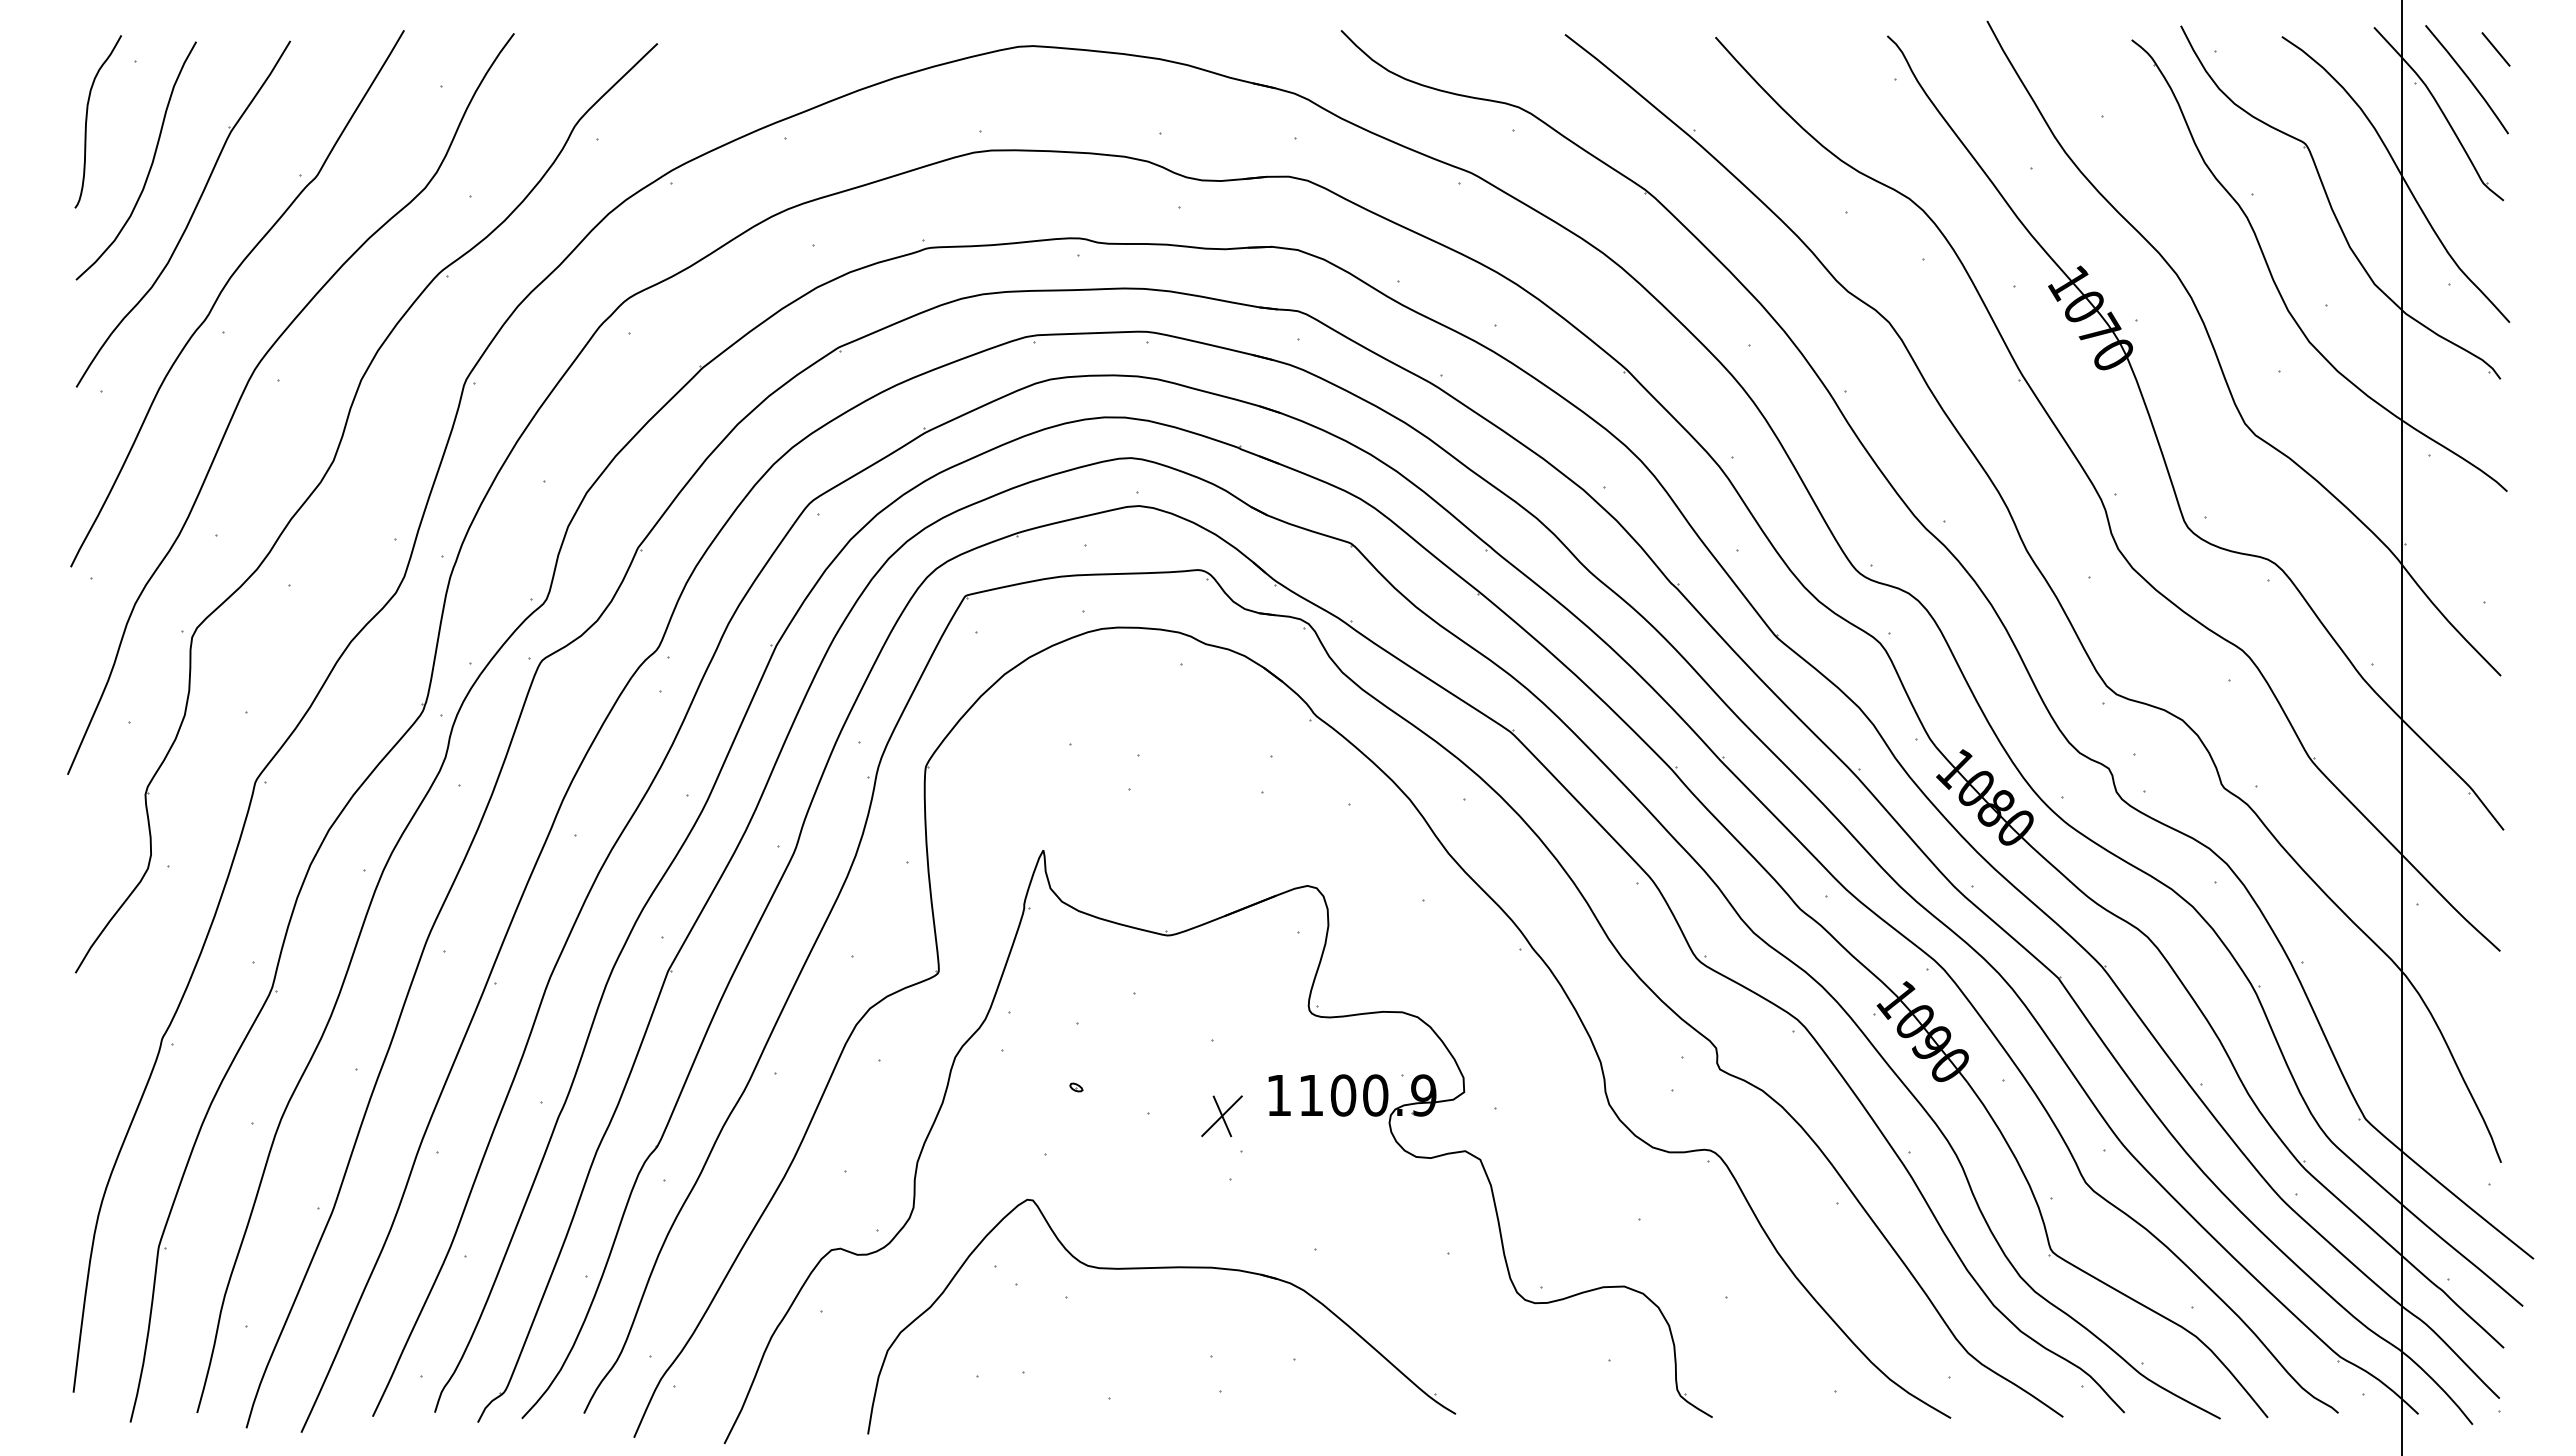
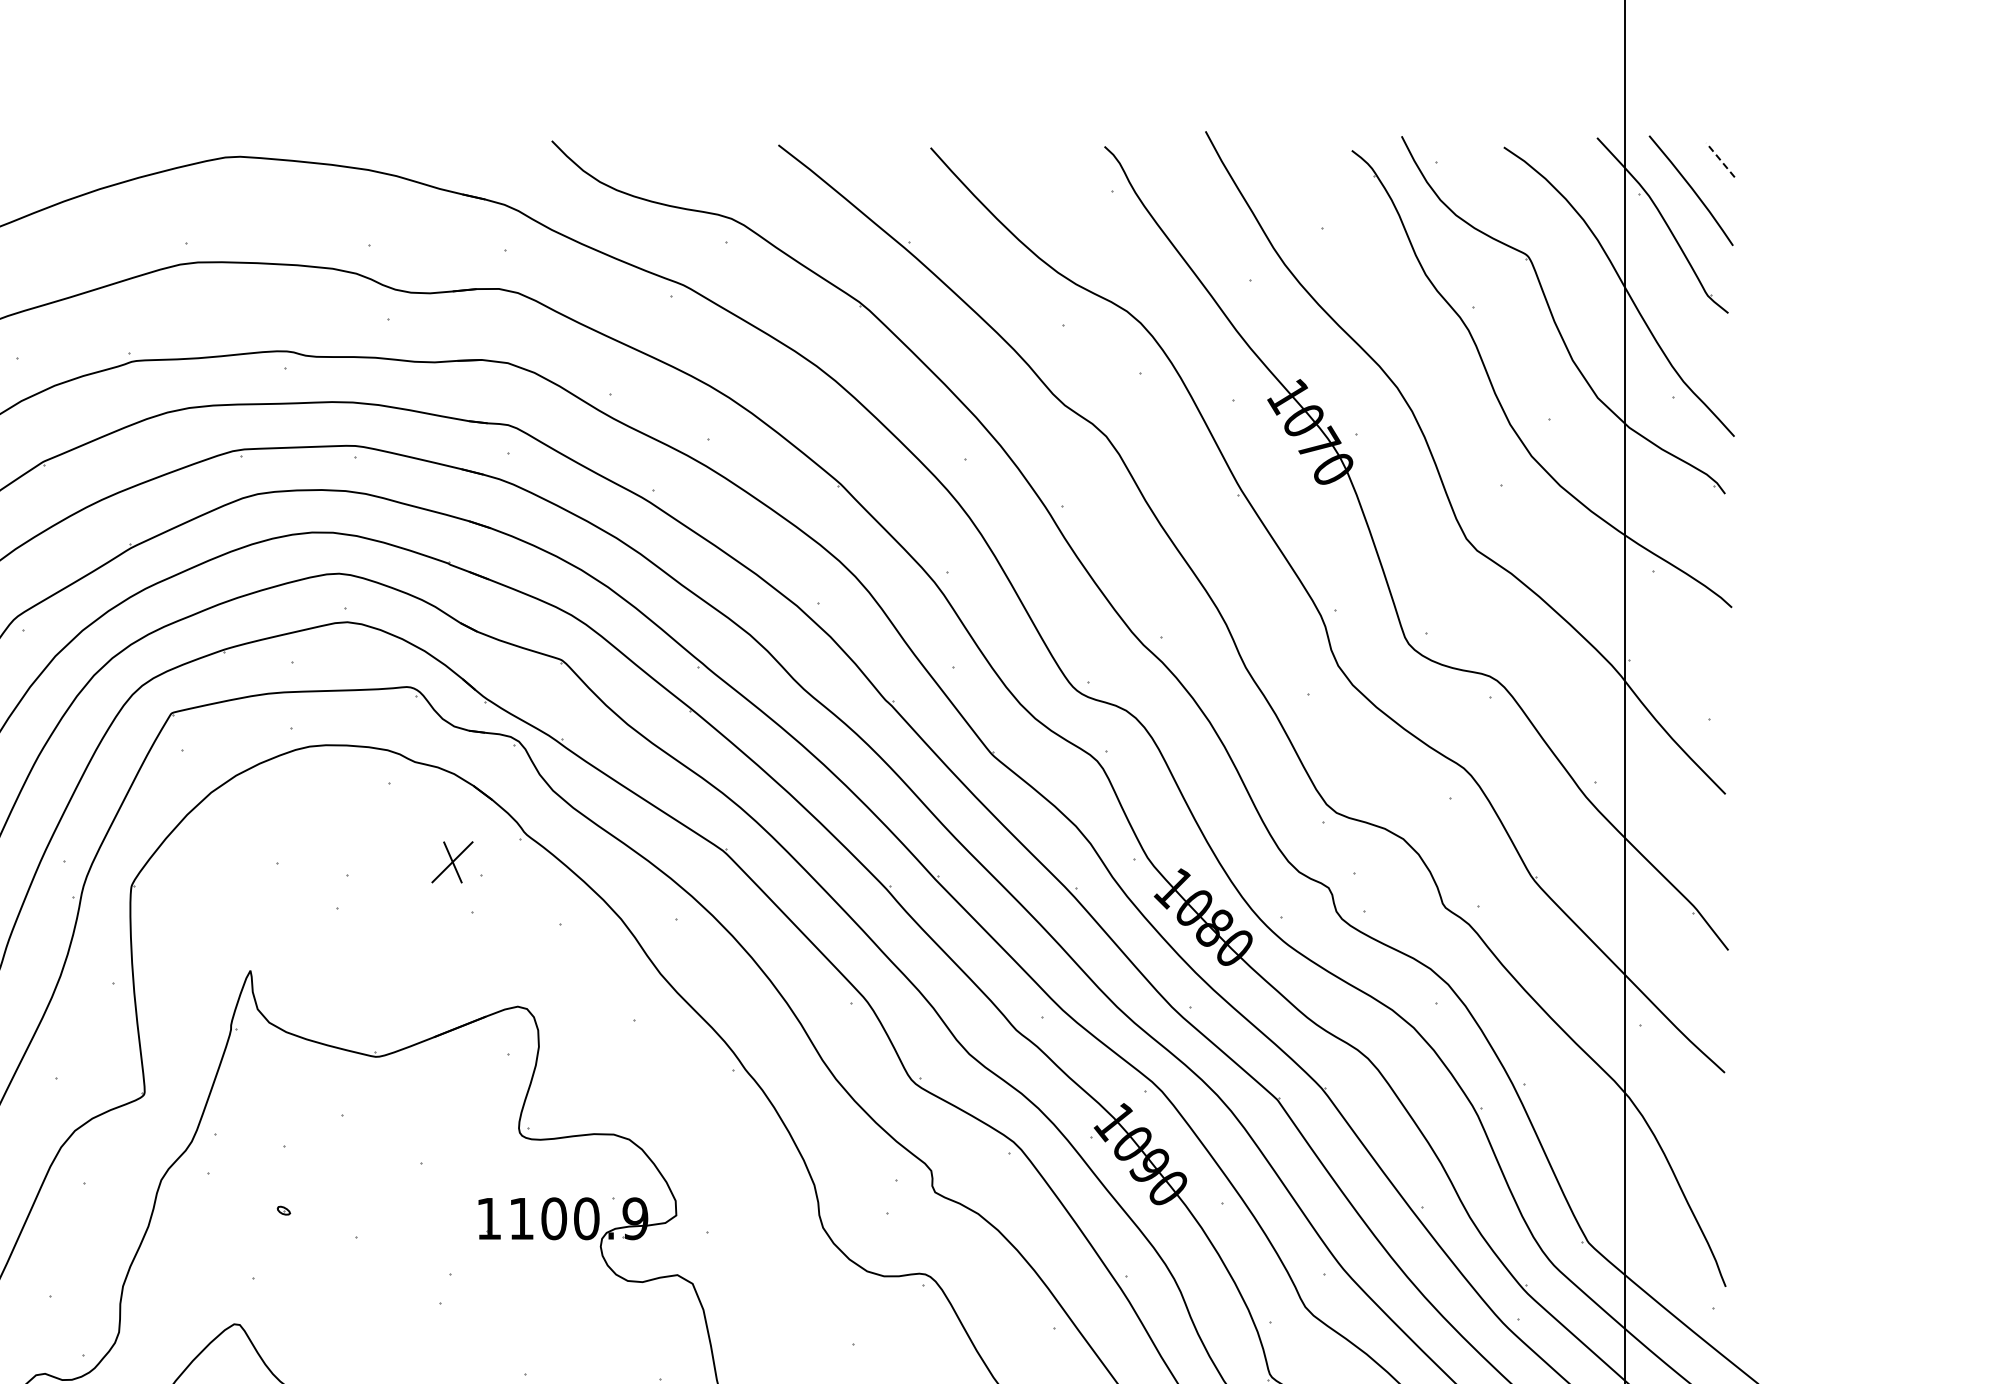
line: (2495, 49) -> (1720, 160), solid -> dashed
part: (1221, 1116) -> (451, 862), moved

